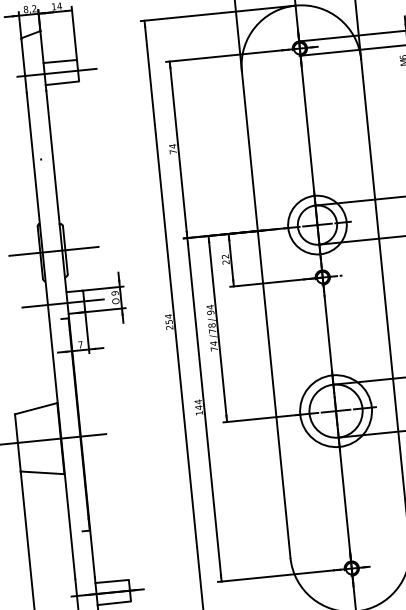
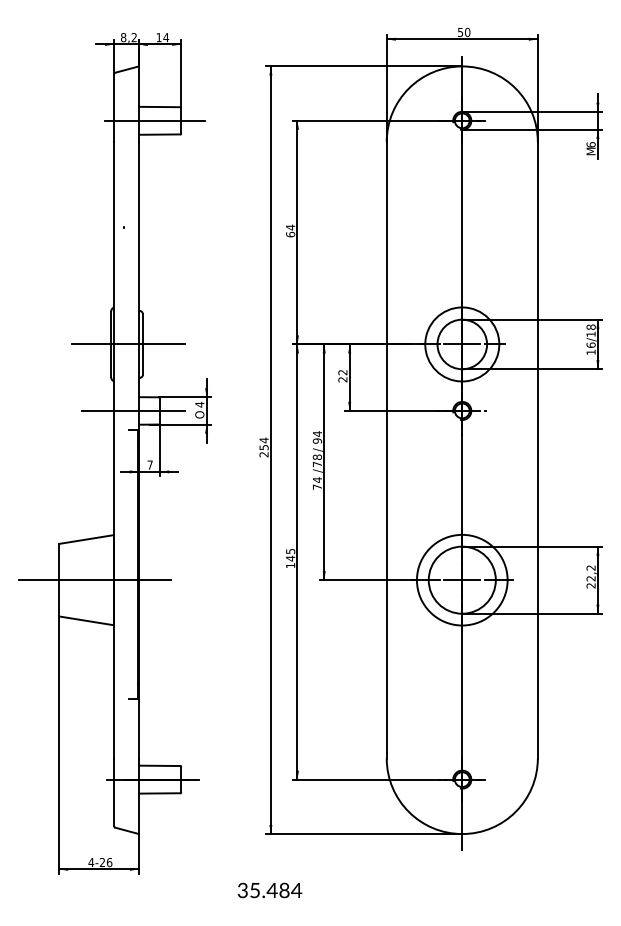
text: (173, 151) -> (290, 234), 74 -> 64
text: (114, 293) -> (199, 404), 9 -> 4
text: (198, 402) -> (290, 551), 144 -> 145

